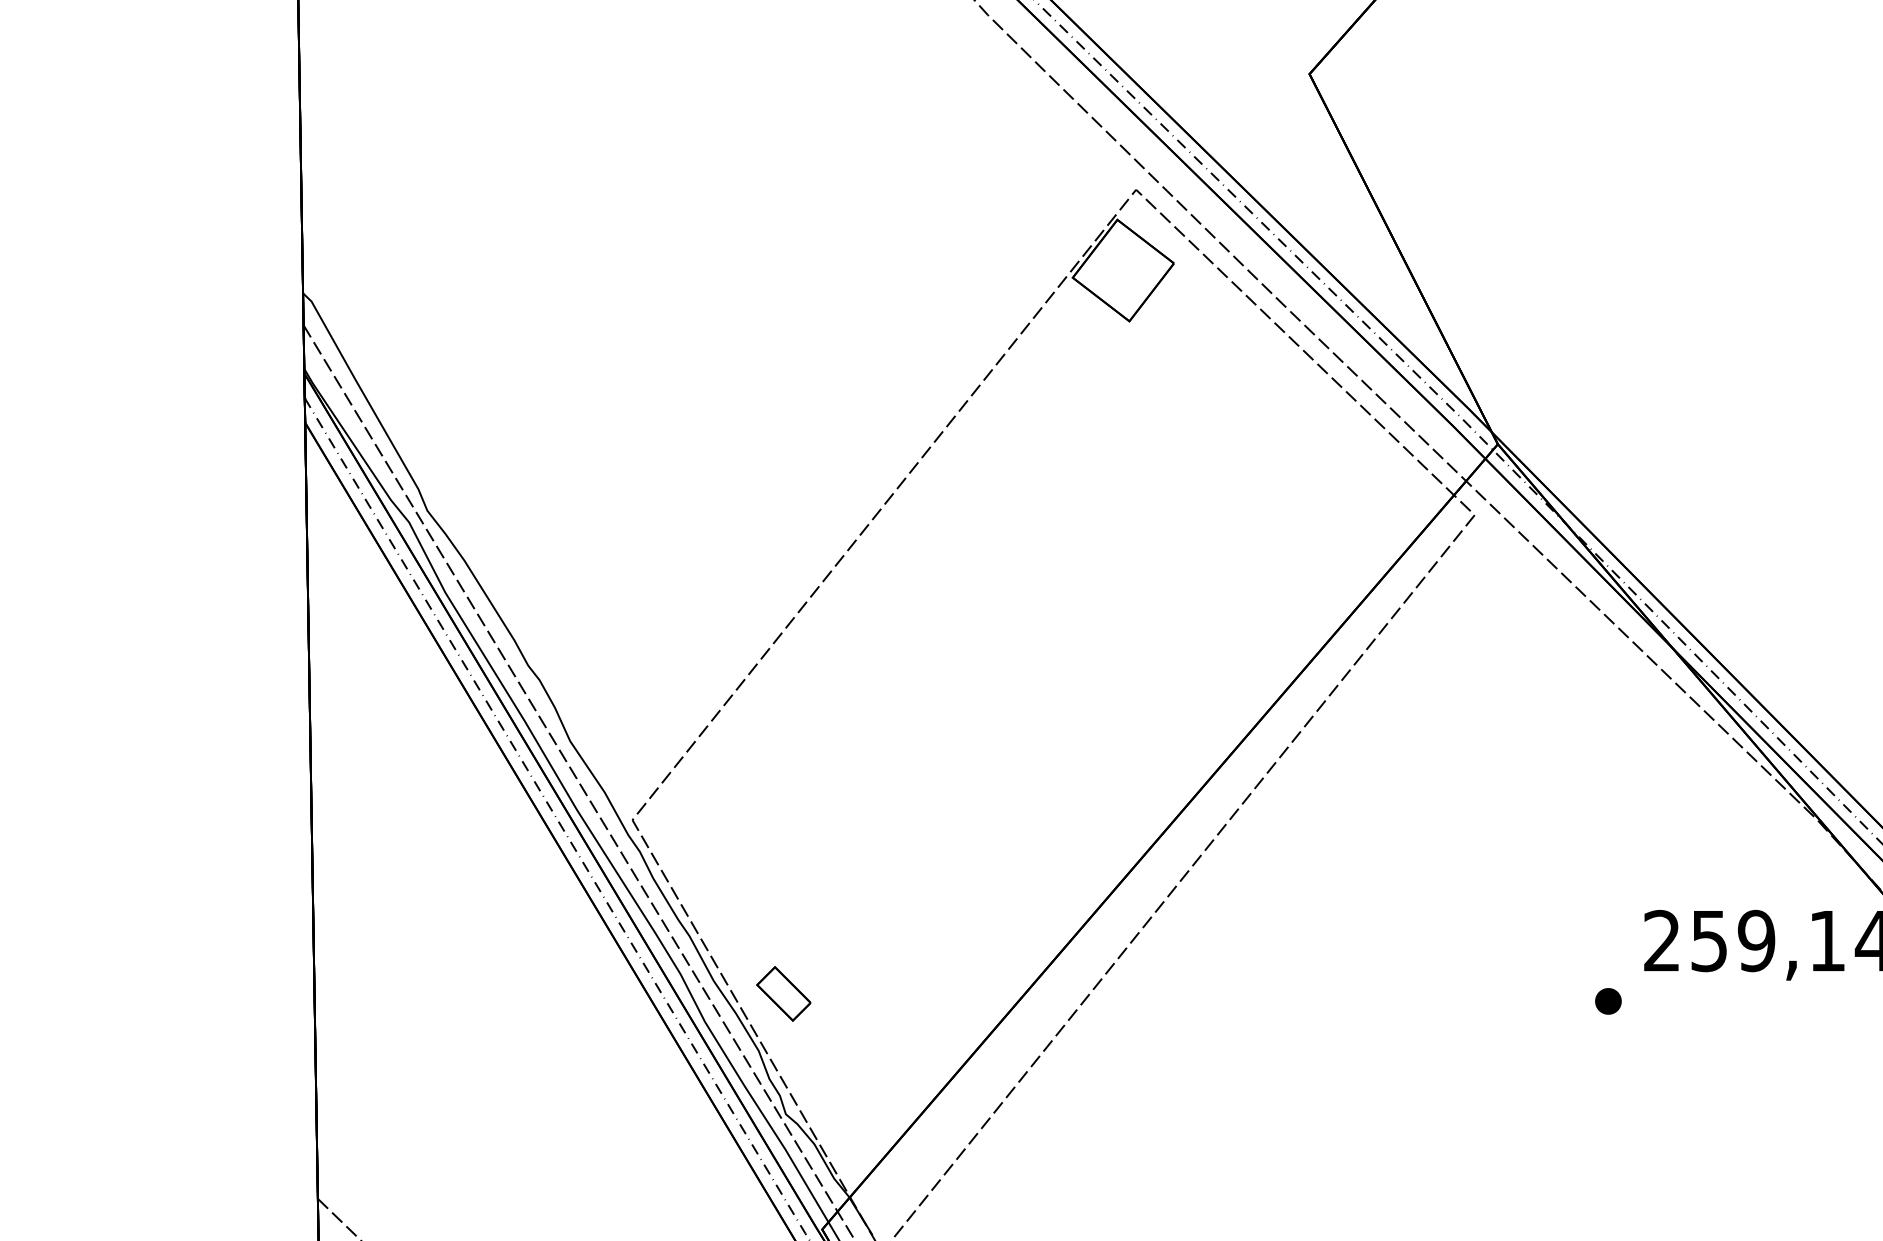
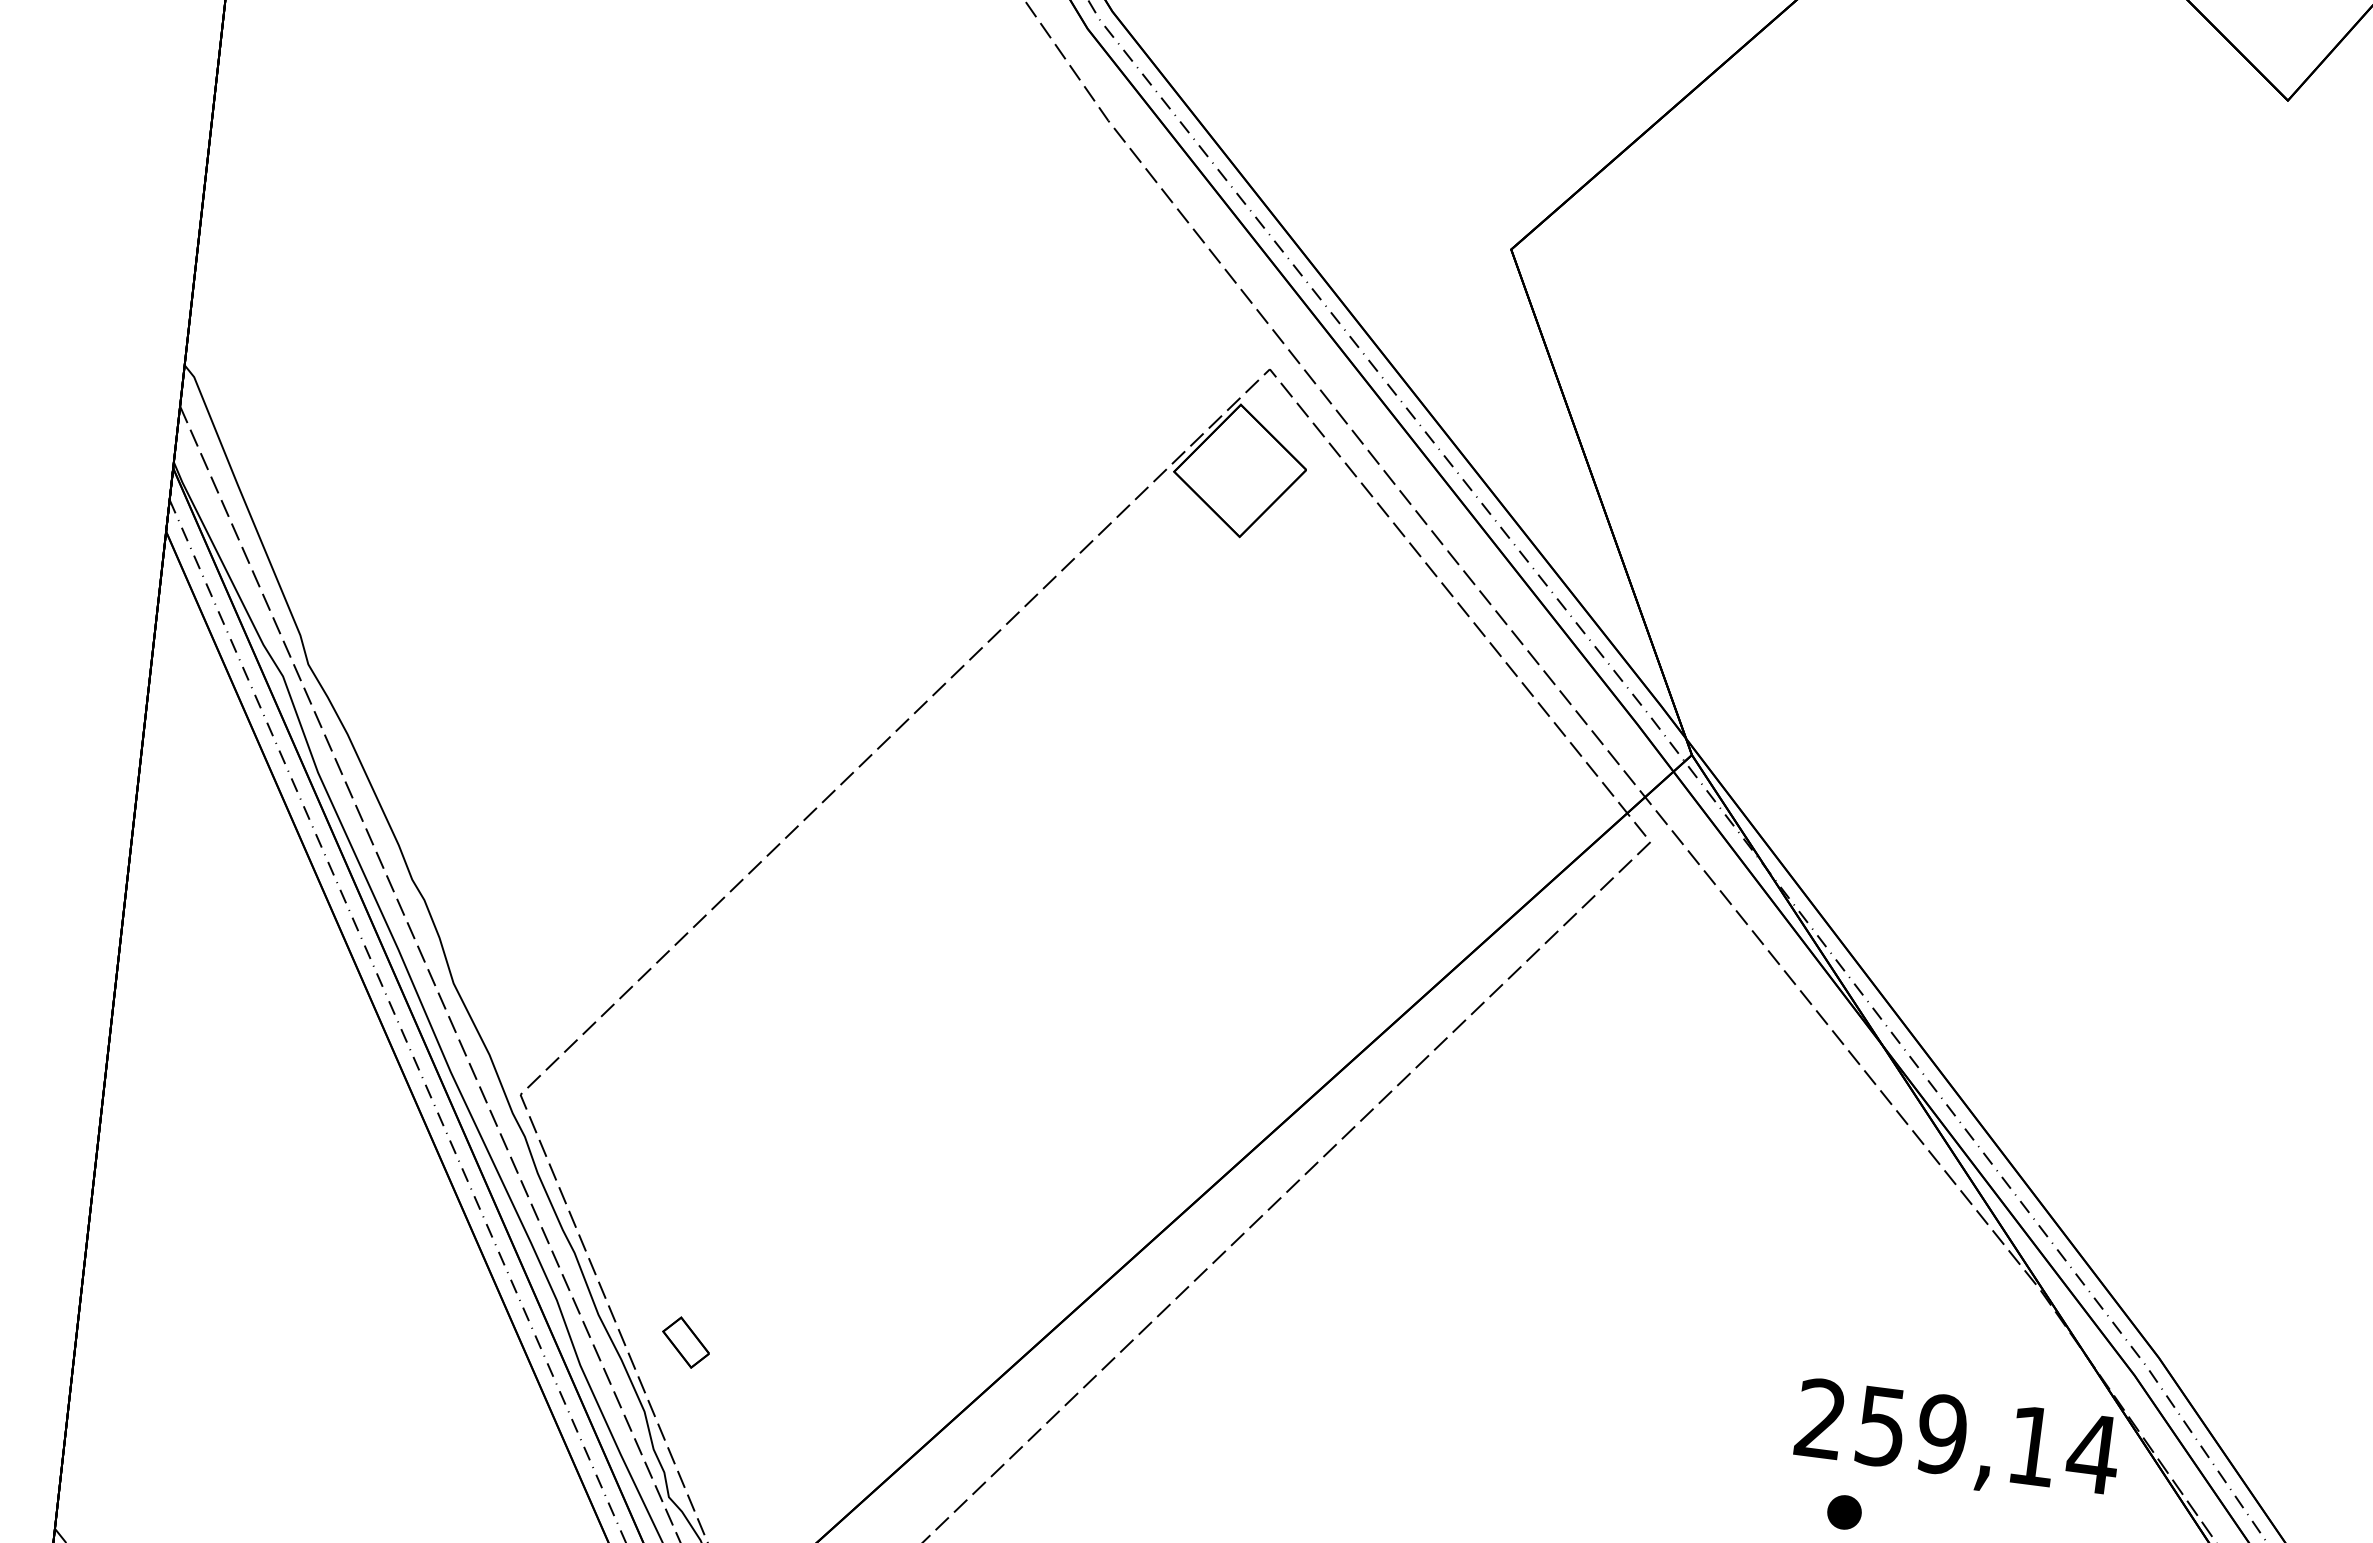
part: (783, 993) -> (685, 1341), size x0.7
part: (1608, 1001) -> (1844, 1512), moved

